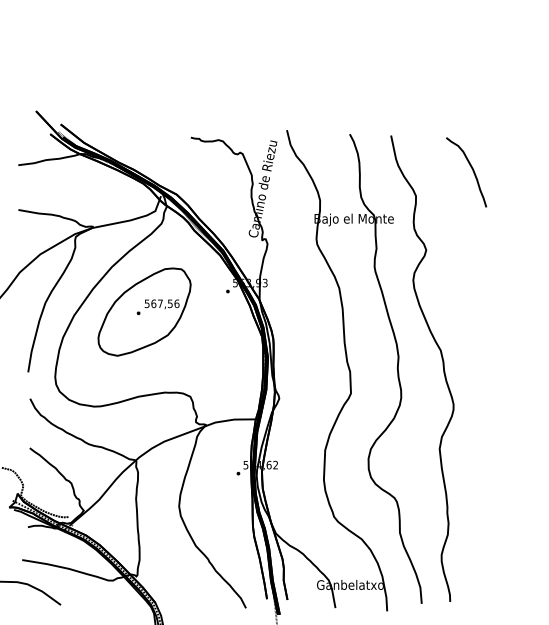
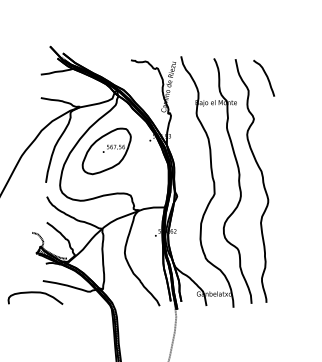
curve: (471, 170) -> (266, 77), moved

